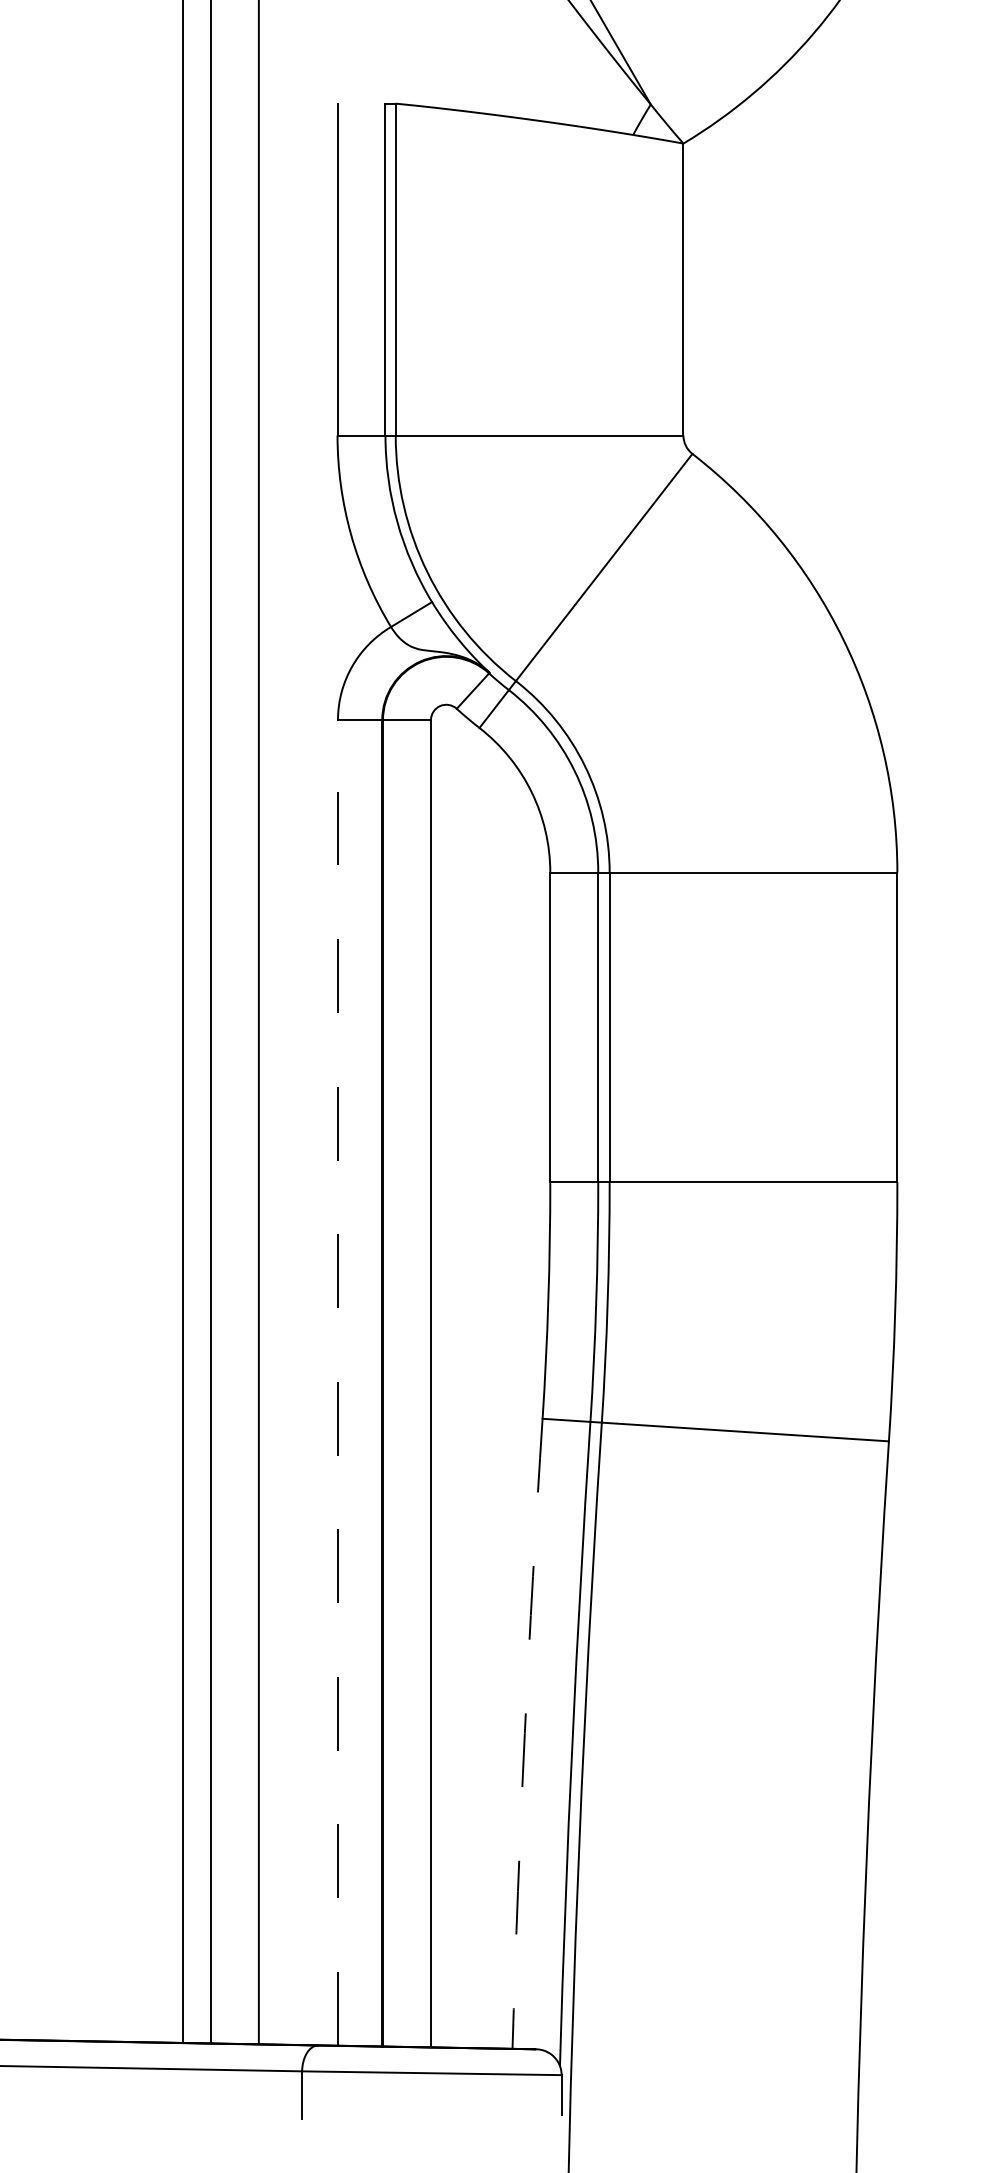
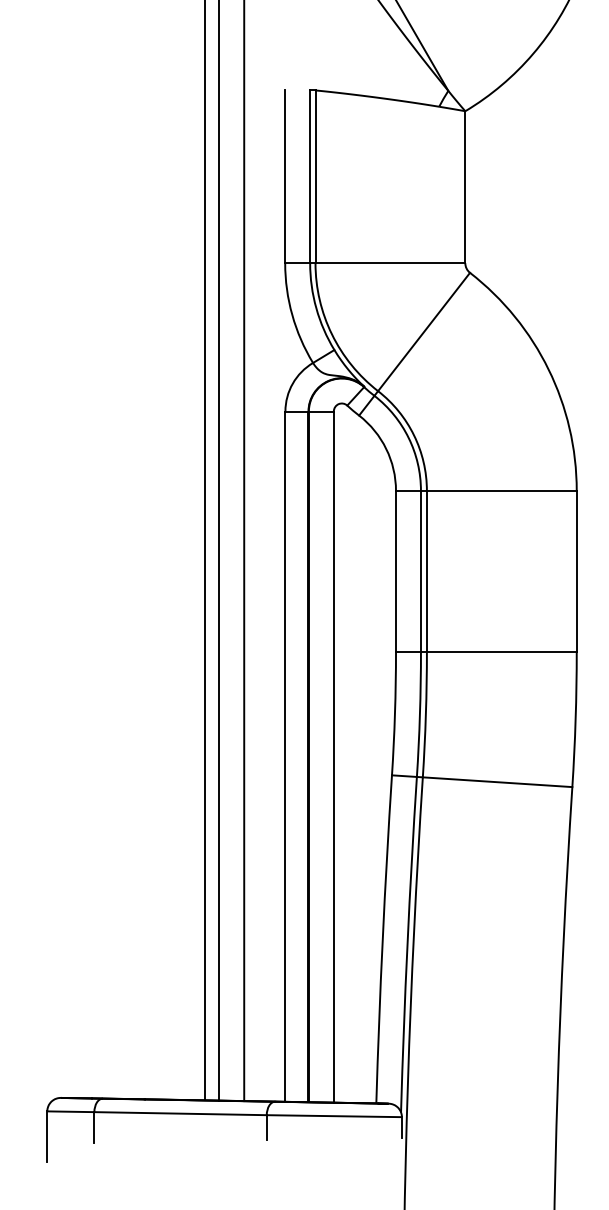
line: (338, 1382) -> (285, 756), dashed -> solid
arc: (524, 1734) -> (382, 939), dashed -> solid

